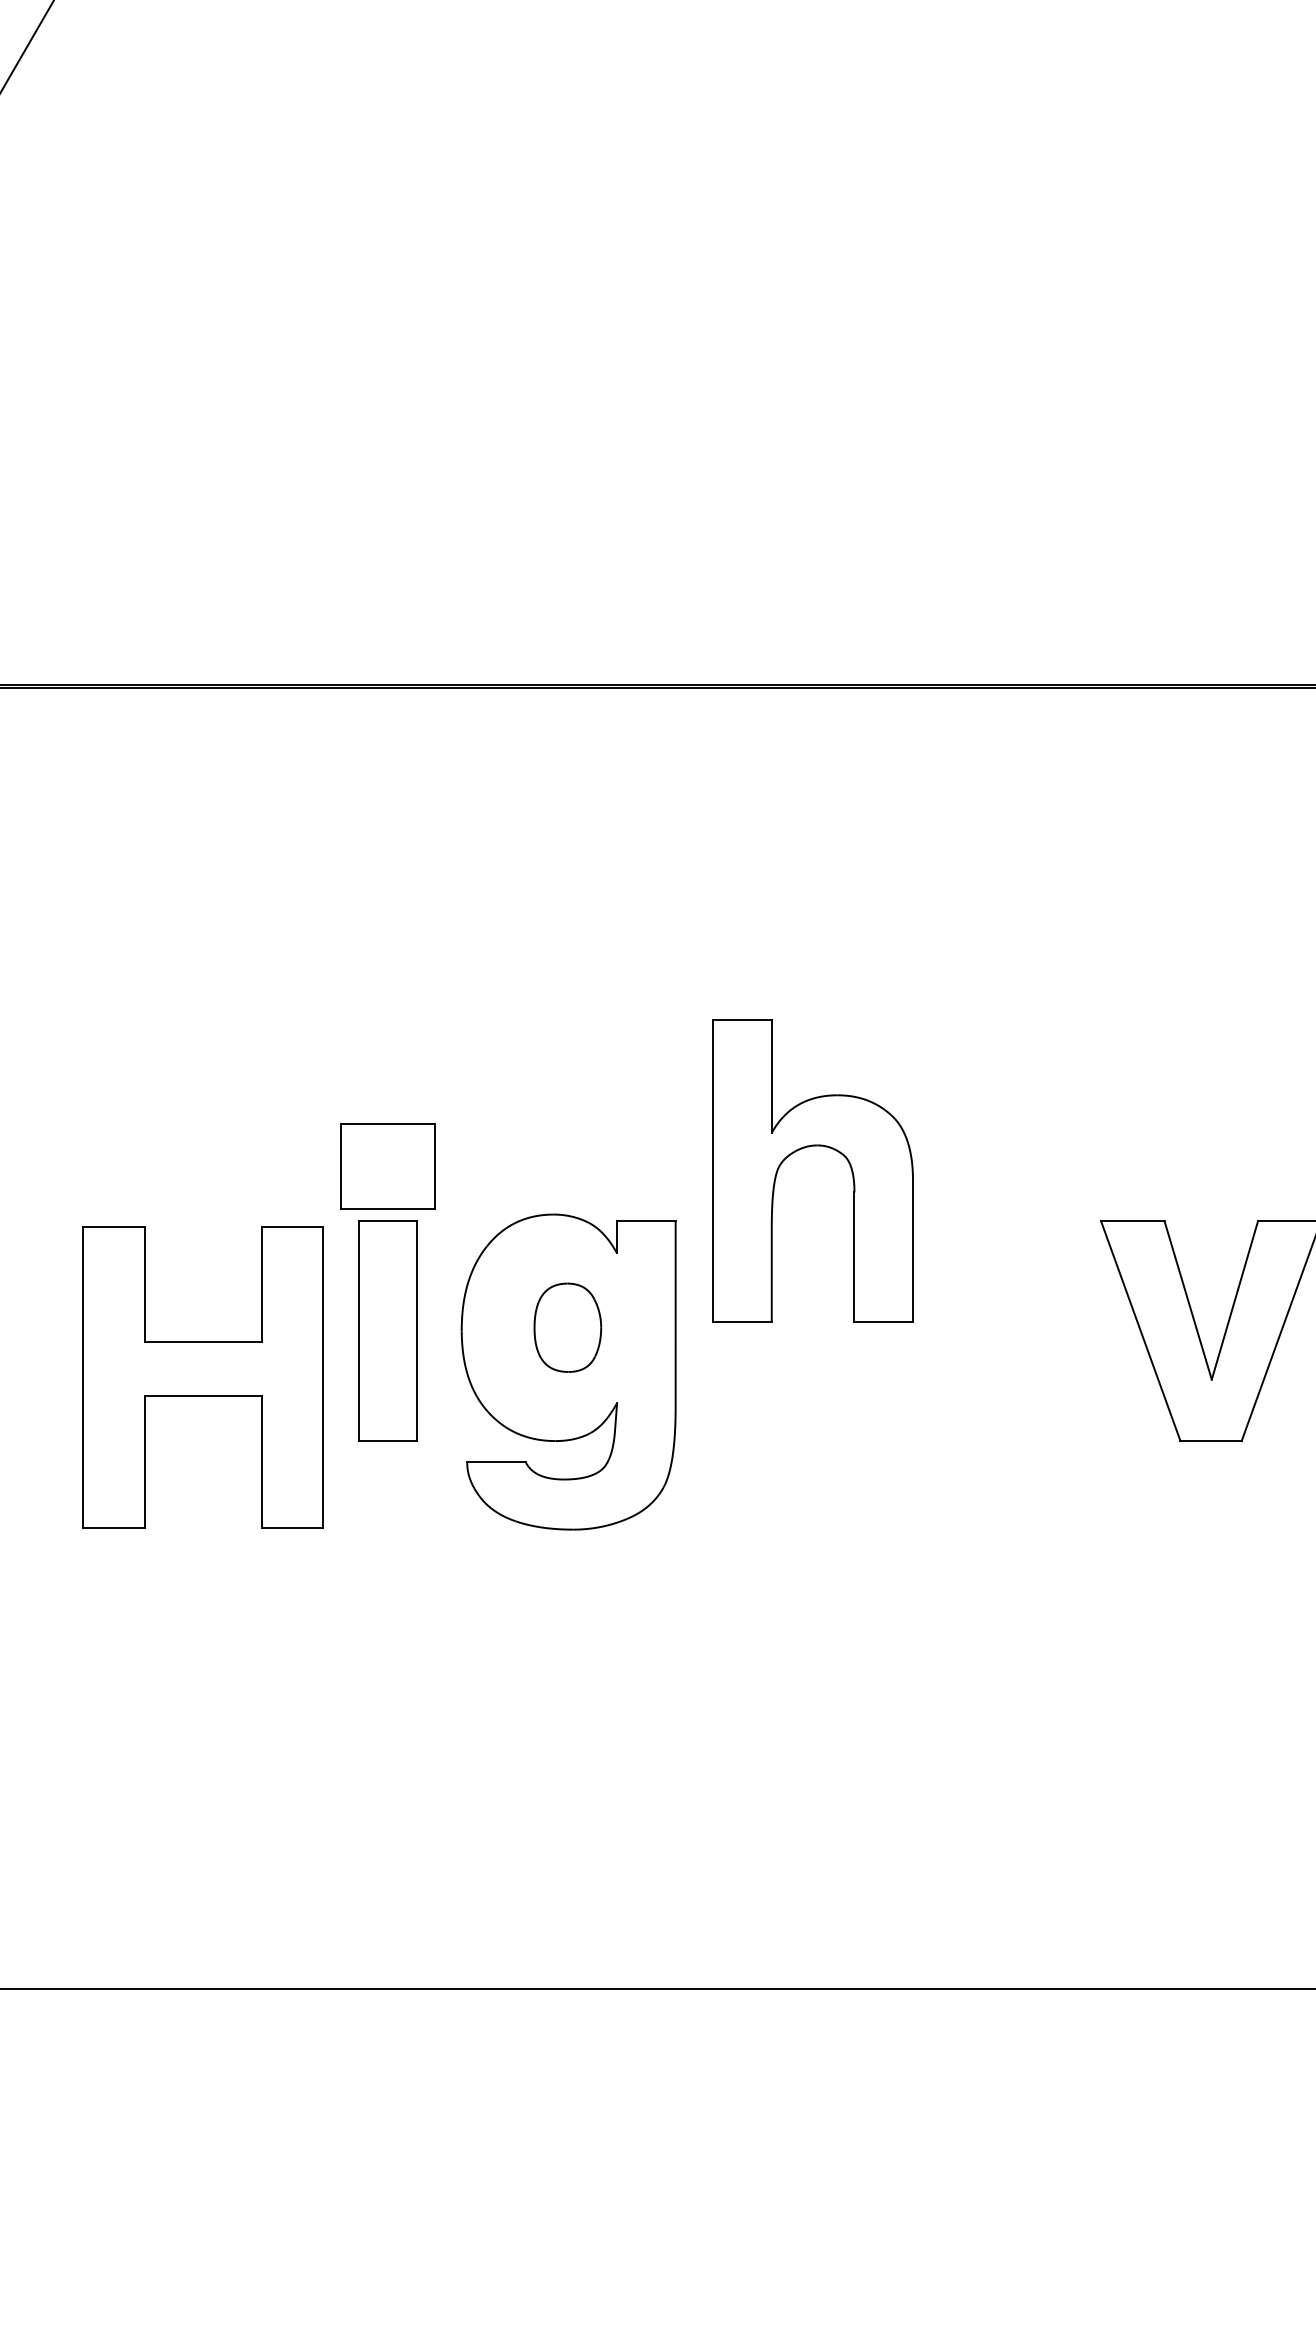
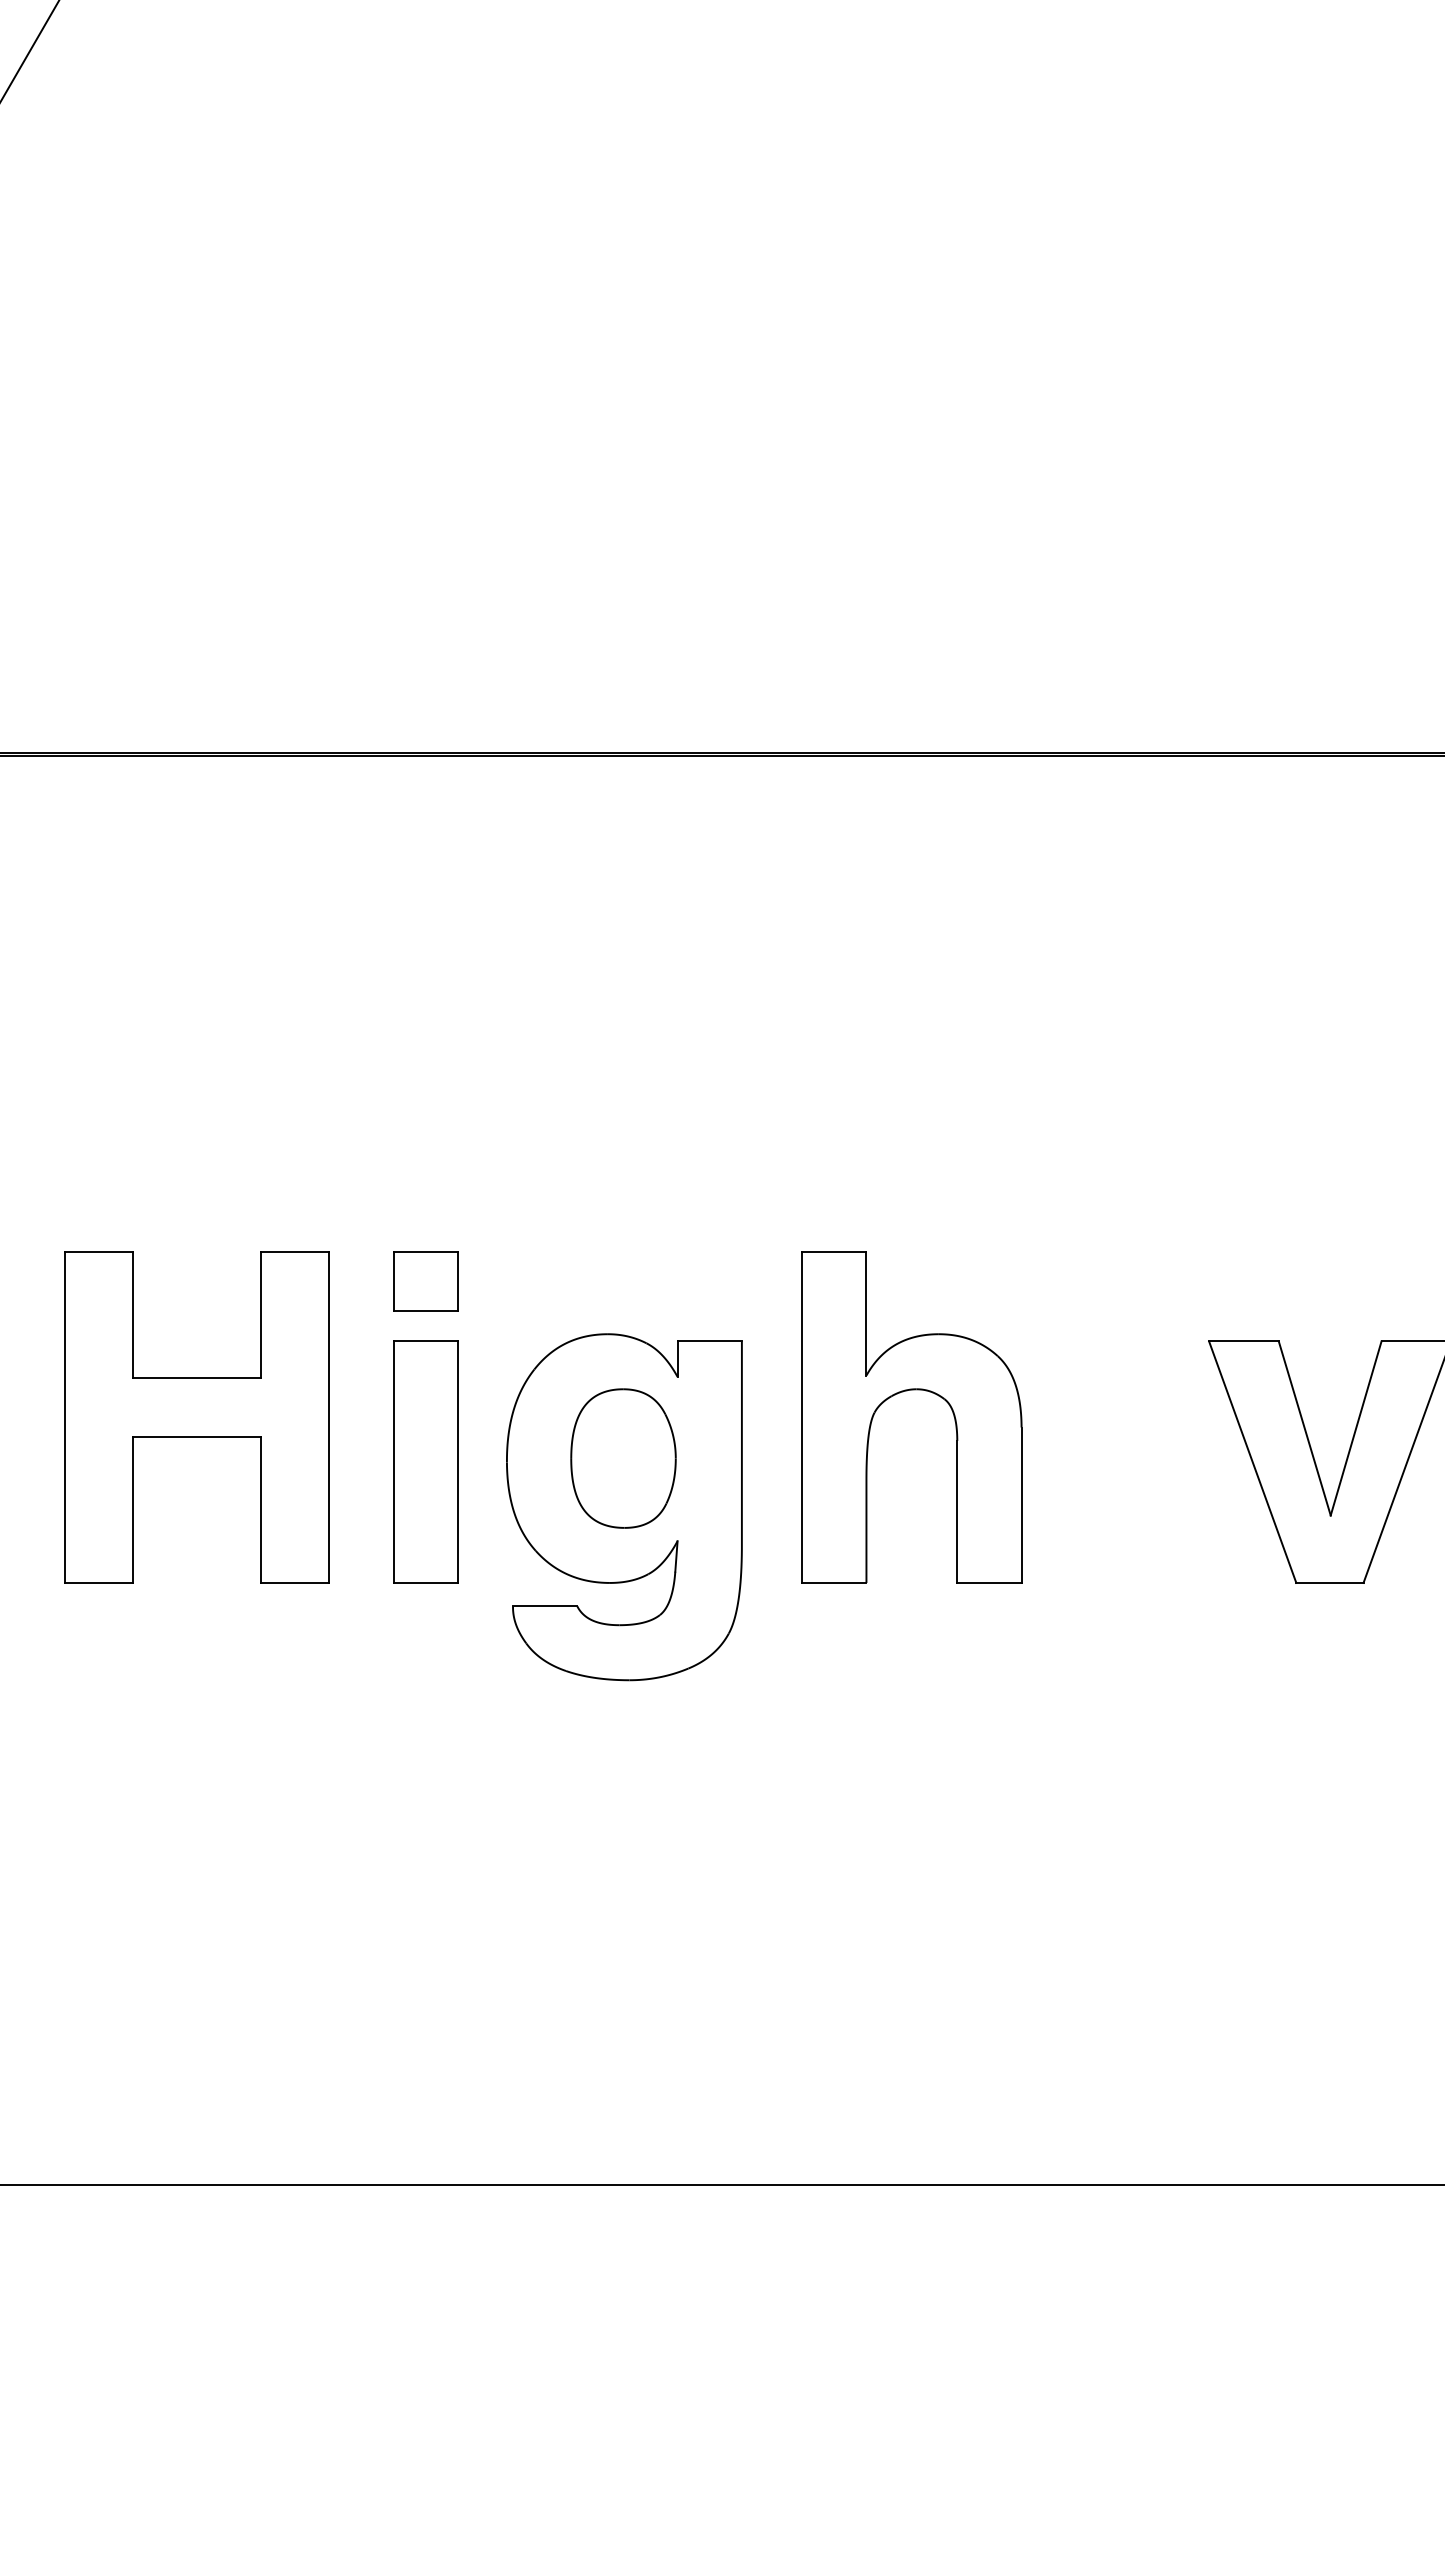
part: (805, 1148) -> (903, 1392), moved
part: (387, 1166) -> (425, 1281), size x0.62
part: (567, 1327) -> (623, 1458), size x1.43
part: (202, 1377) -> (196, 1417), moved

